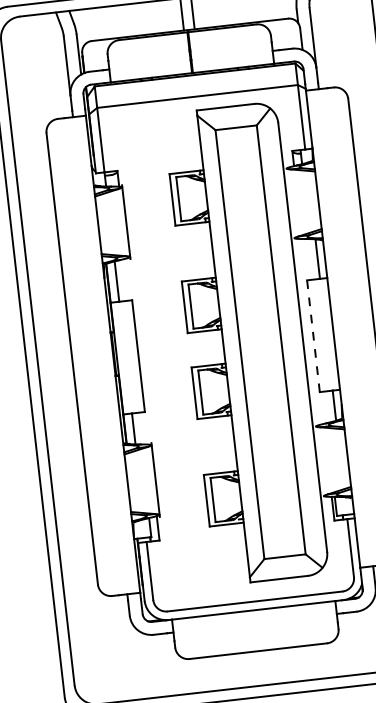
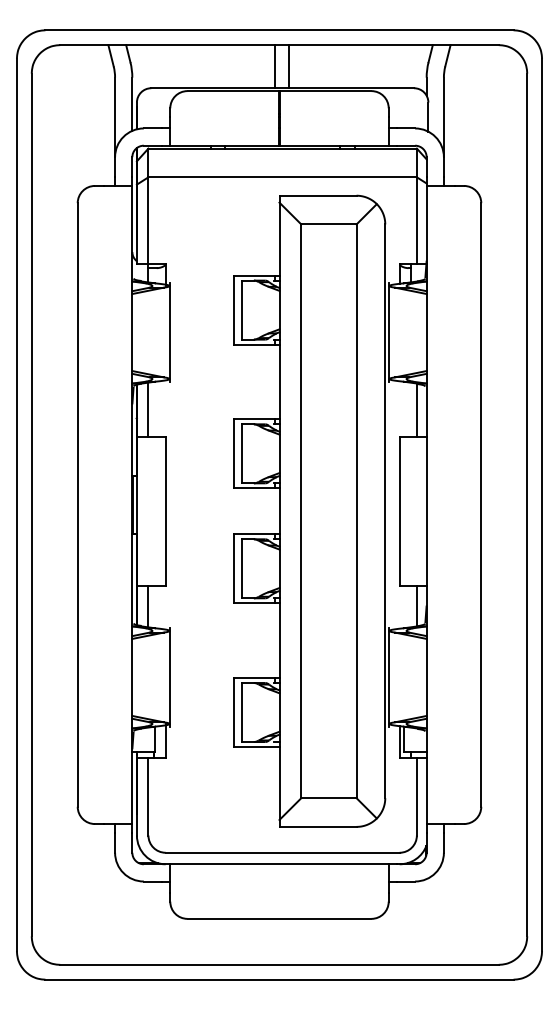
line: (290, 203) -> (389, 332), added
line: (313, 336) -> (399, 511), dashed -> solid
line: (320, 461) -> (389, 677), added

